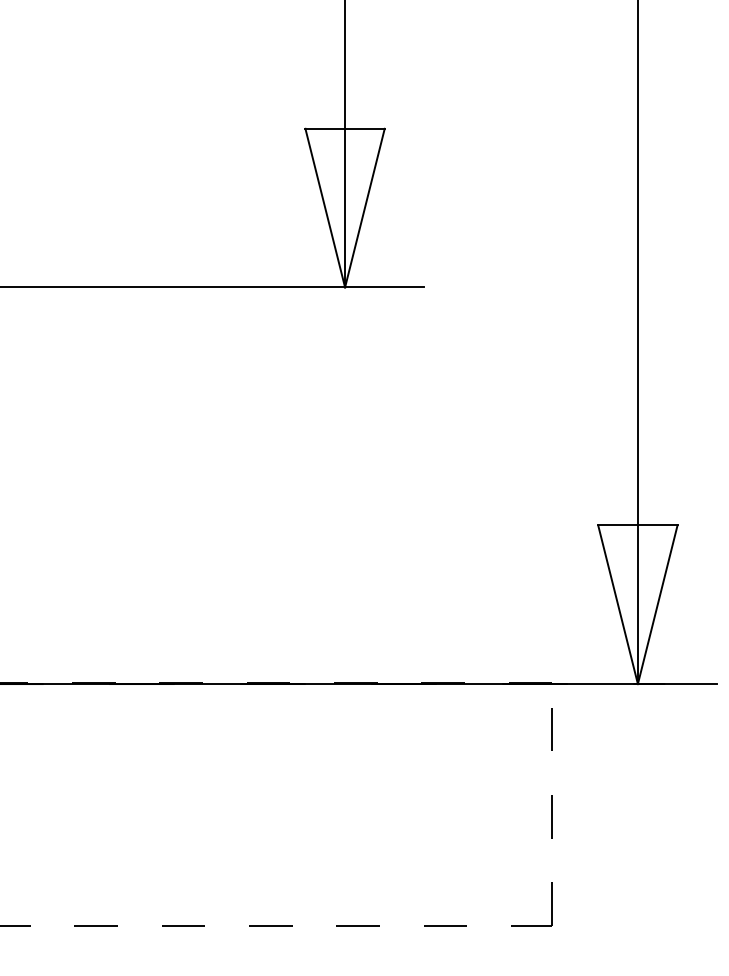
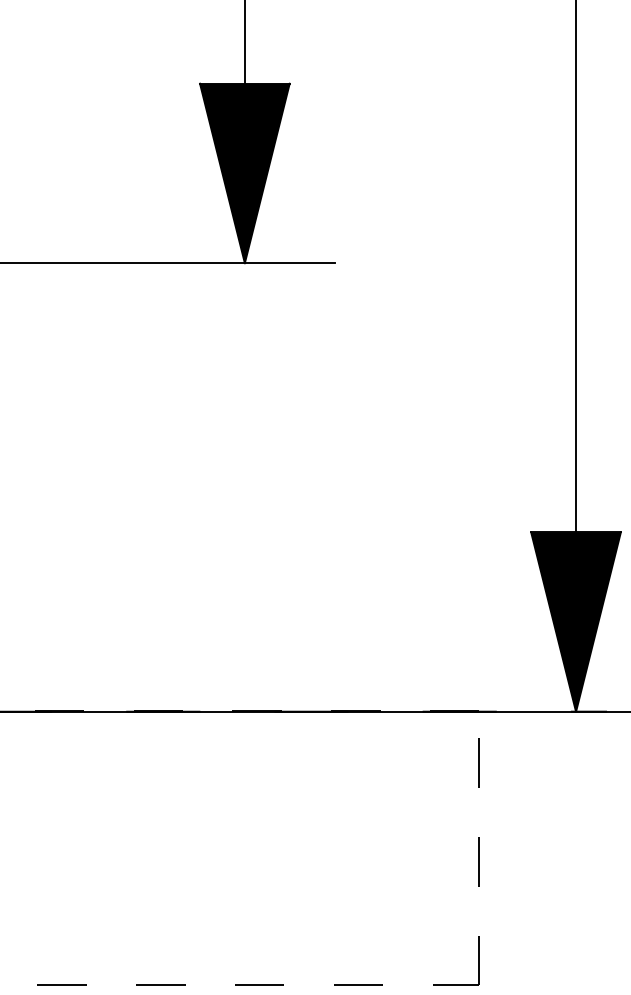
fill: (344, 207) -> (244, 172), added
fill: (637, 604) -> (575, 621), added

